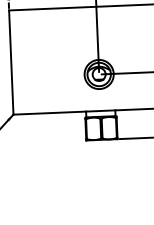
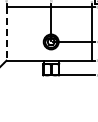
line: (11, 61) -> (6, 33), solid -> dashed

